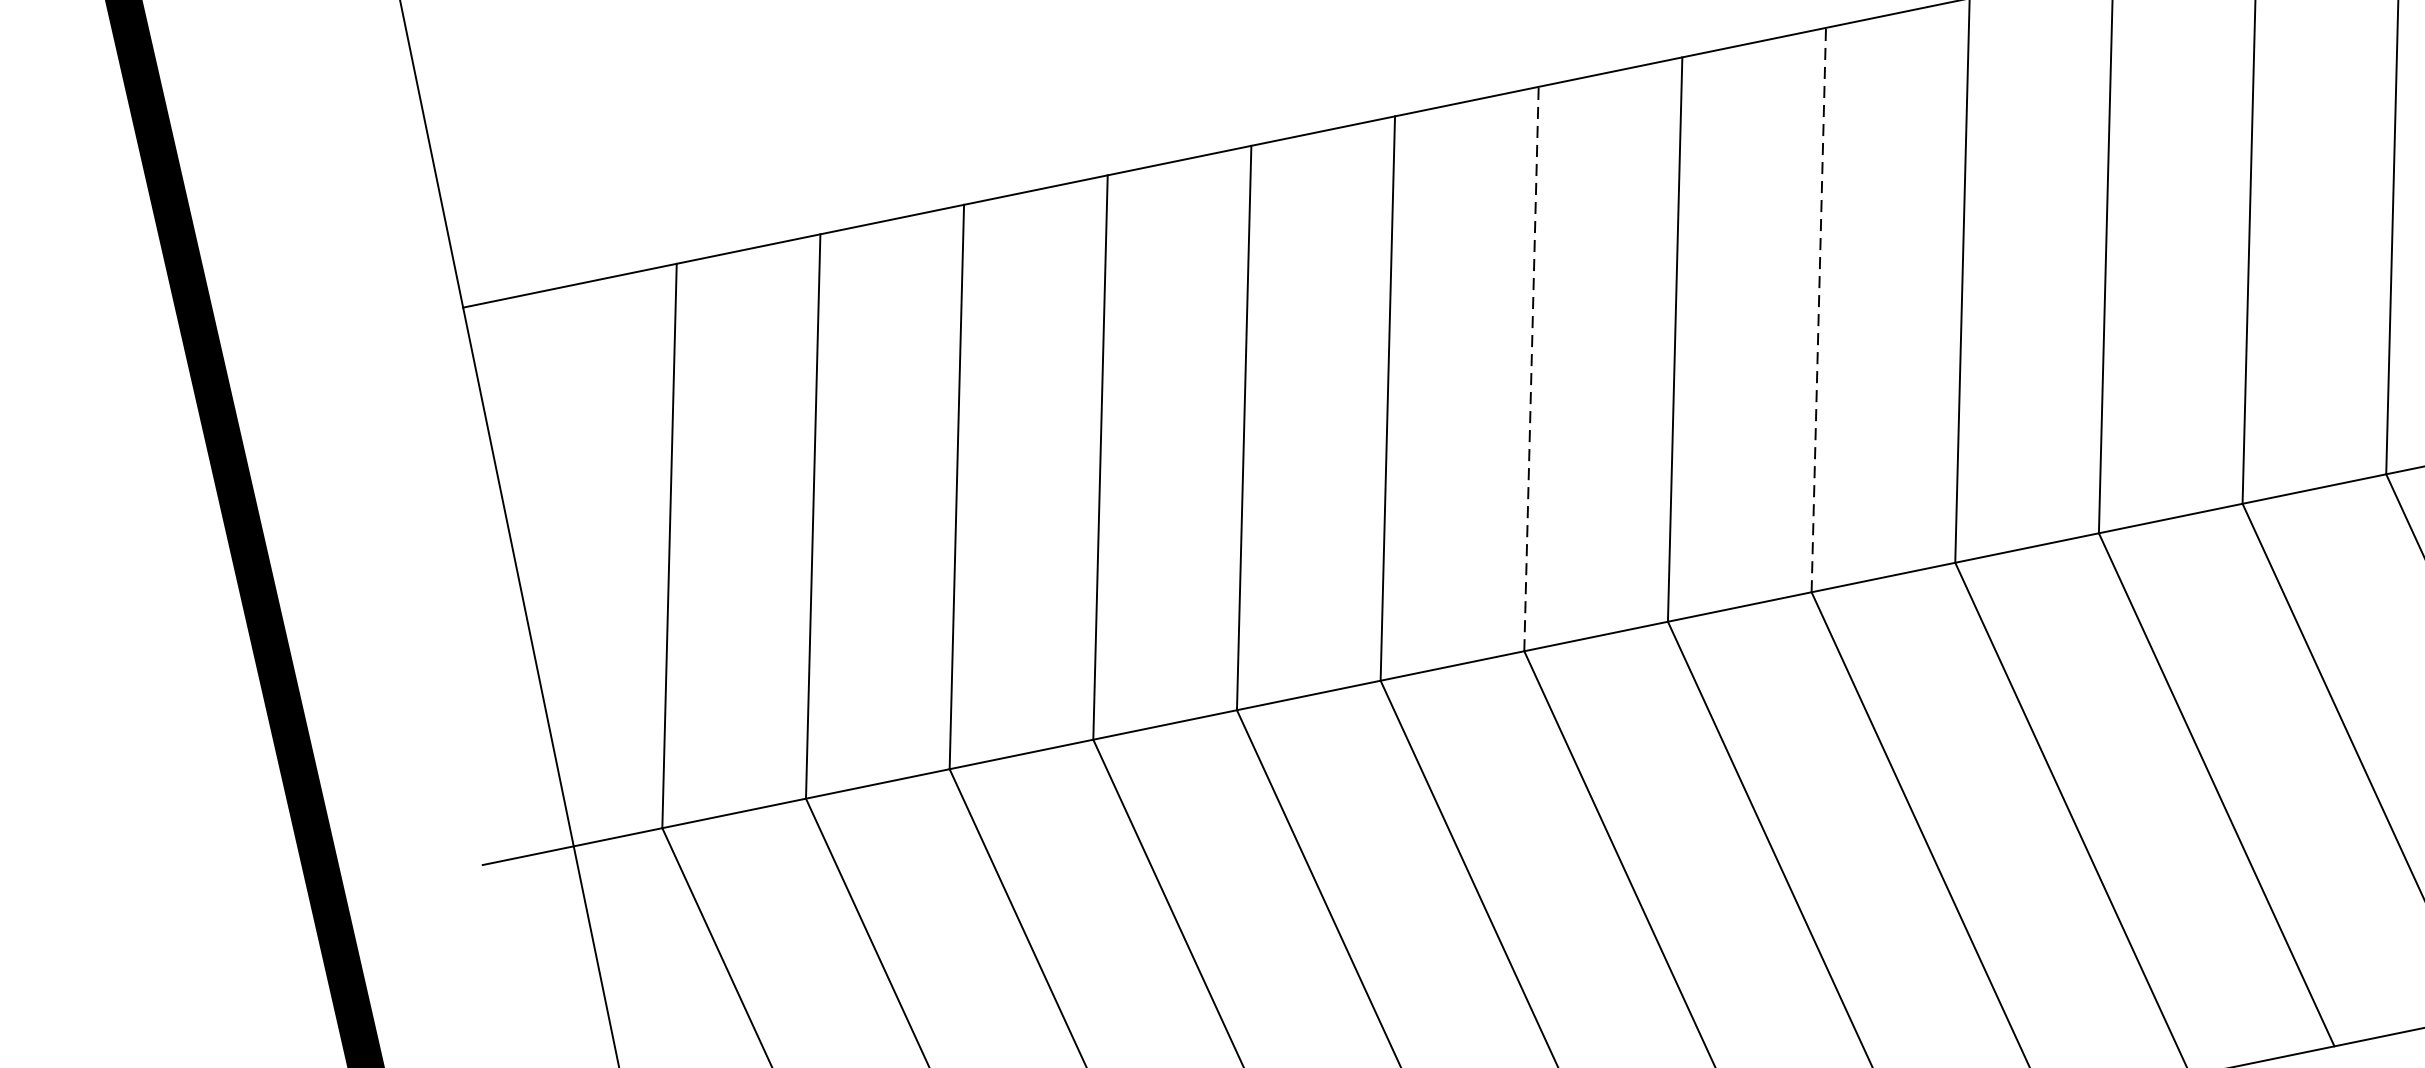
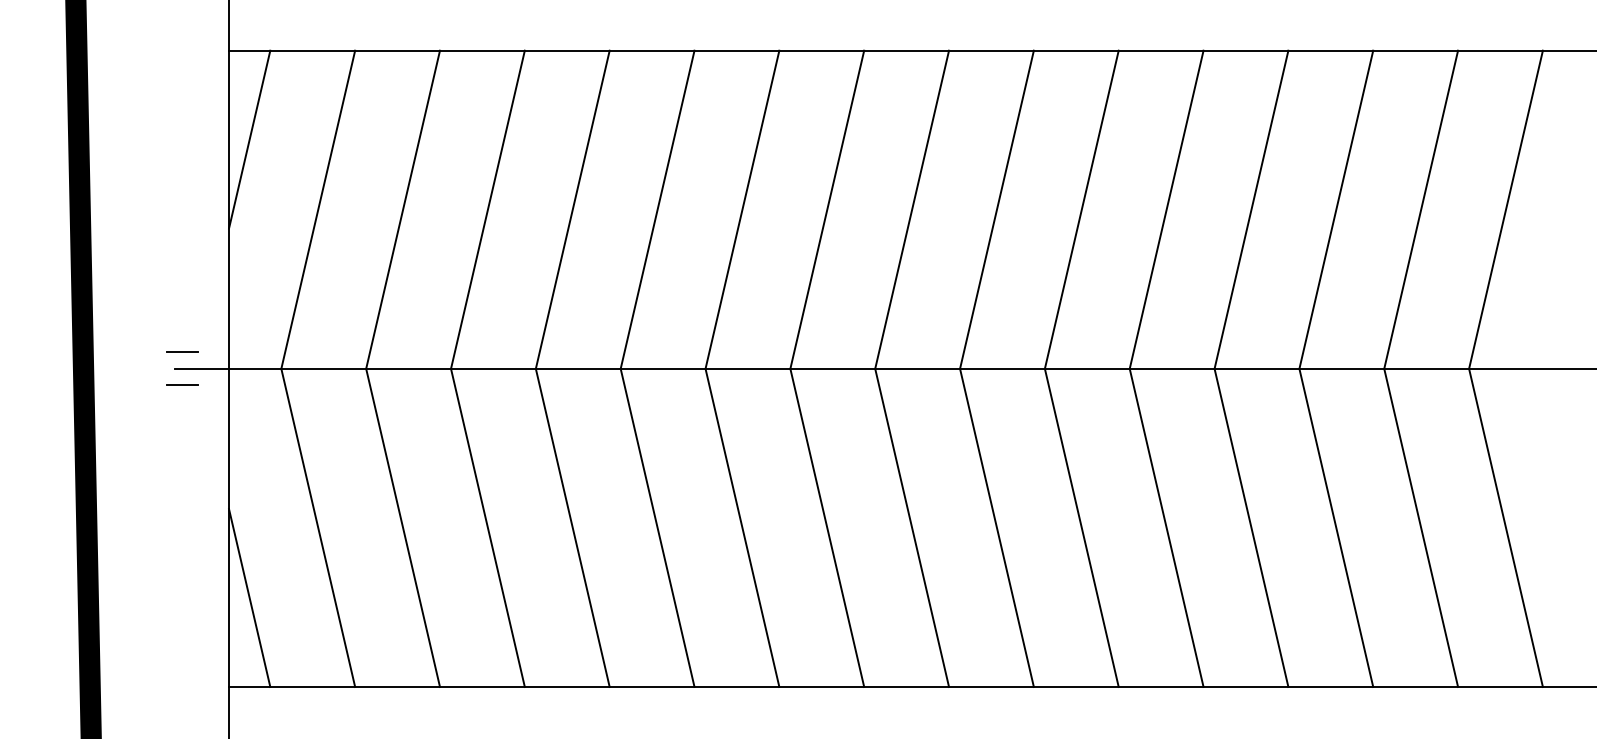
line: (1819, 309) -> (997, 209), dashed -> solid
line: (1531, 368) -> (827, 209), dashed -> solid
line: (528, 450) -> (249, 139), added
line: (489, 834) -> (182, 352), added
line: (500, 890) -> (182, 385), added

